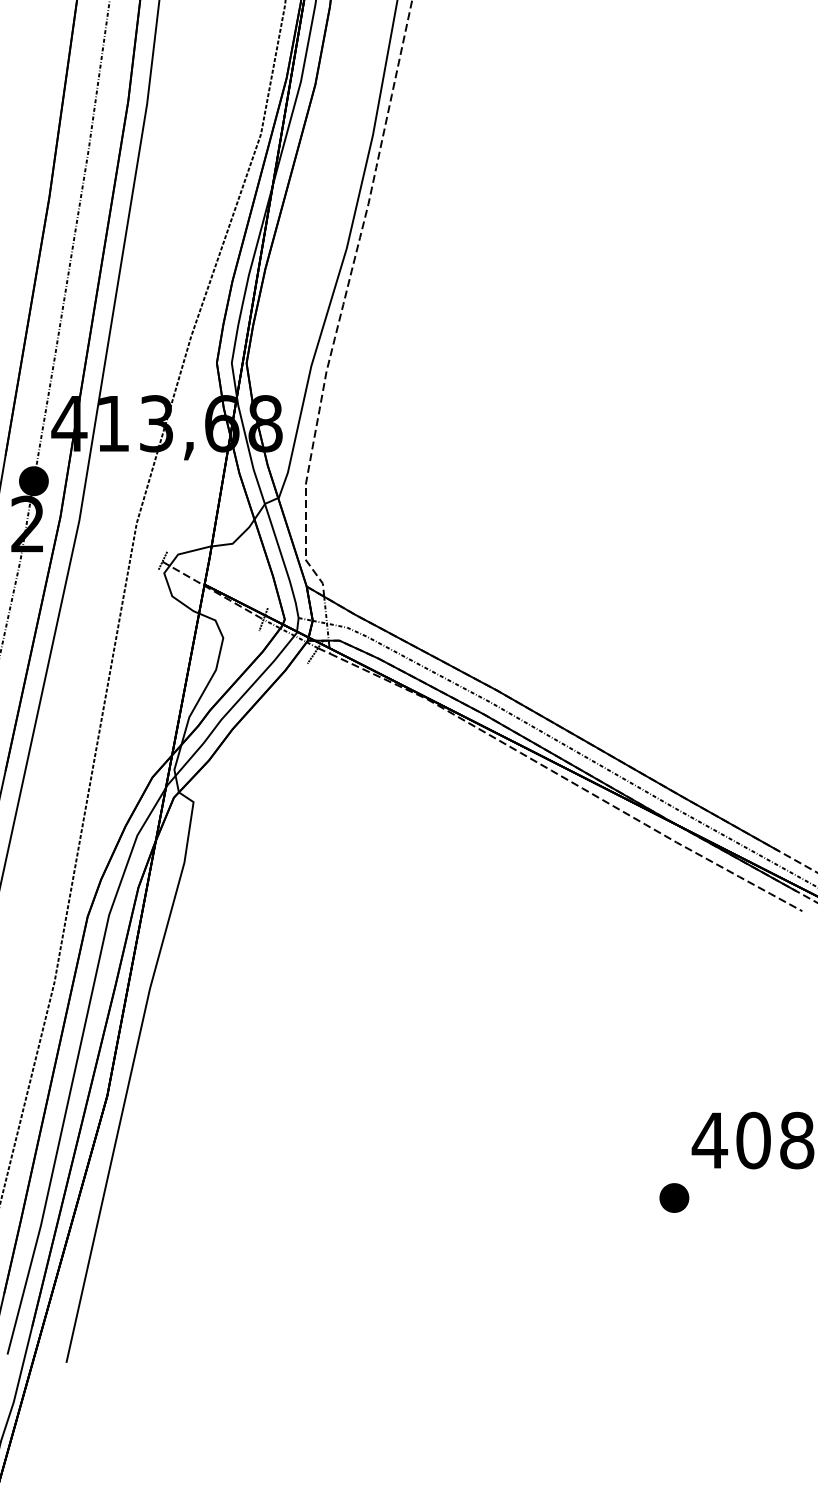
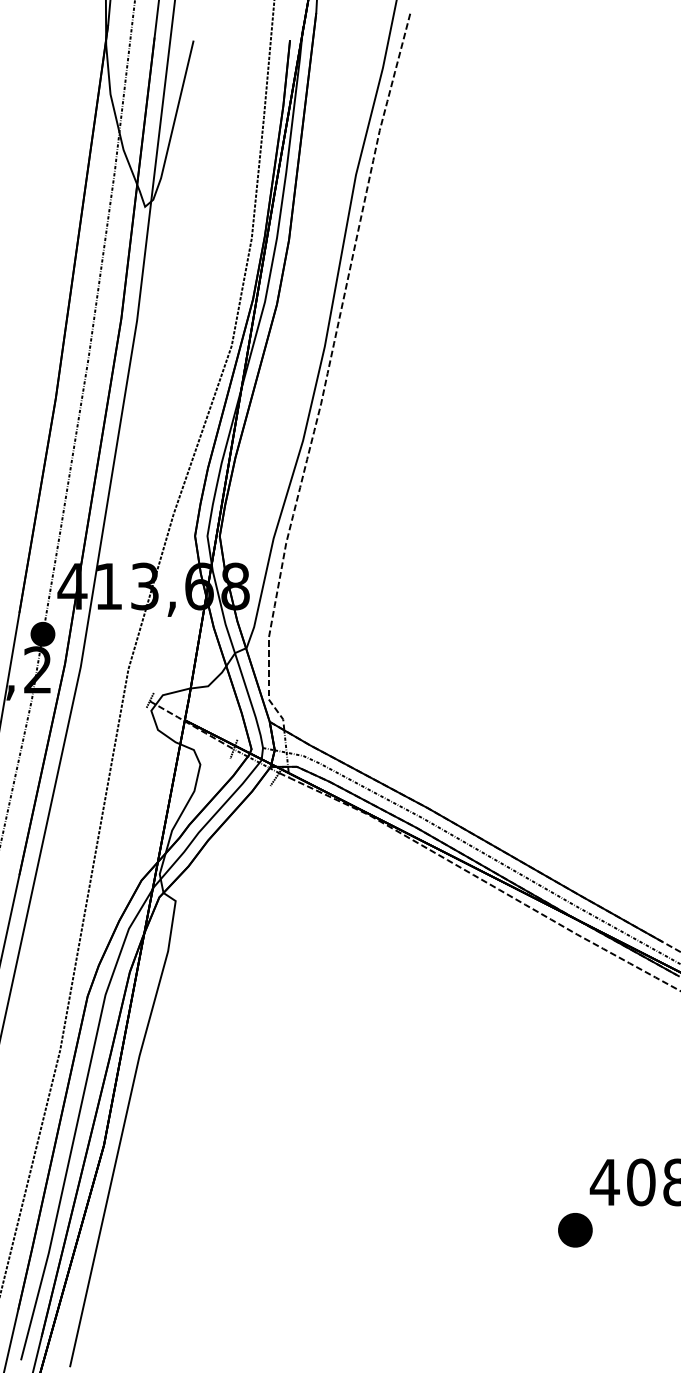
part: (674, 1197) -> (575, 1229), size x1.4

